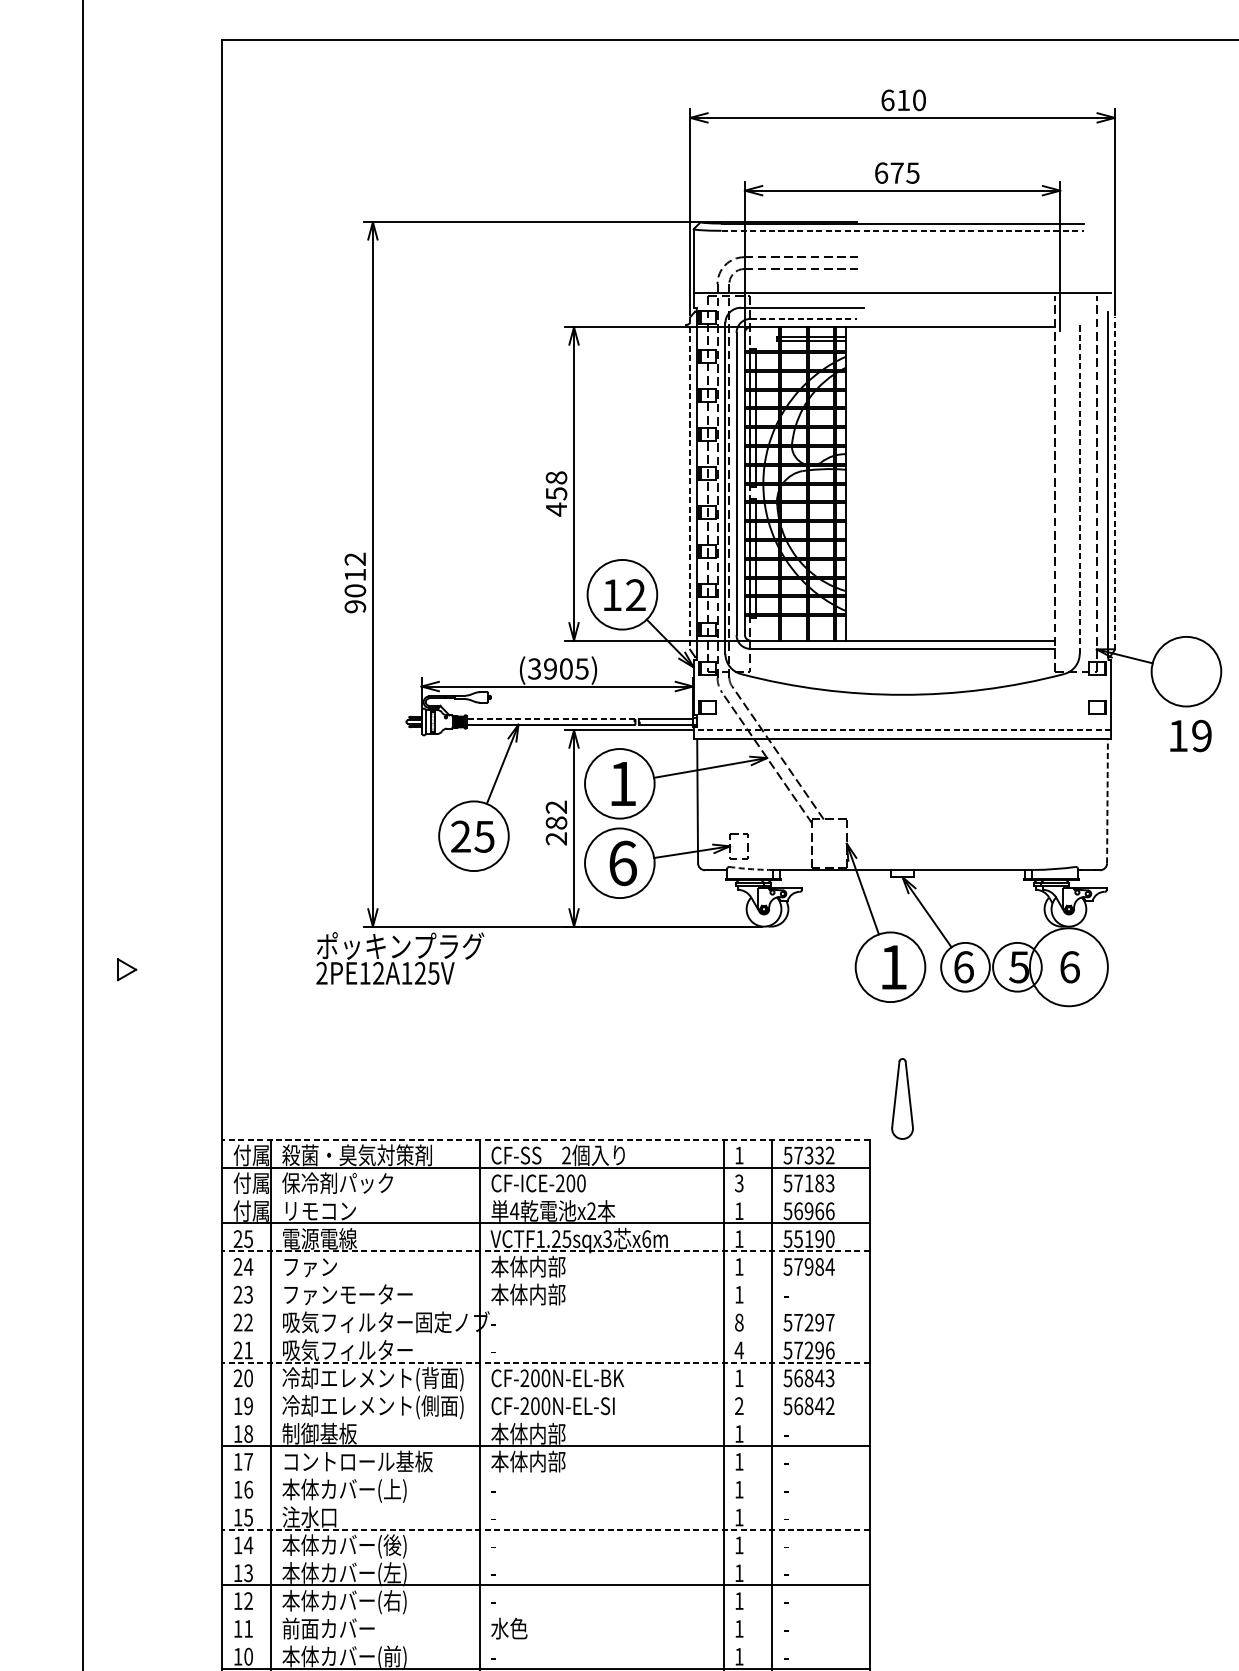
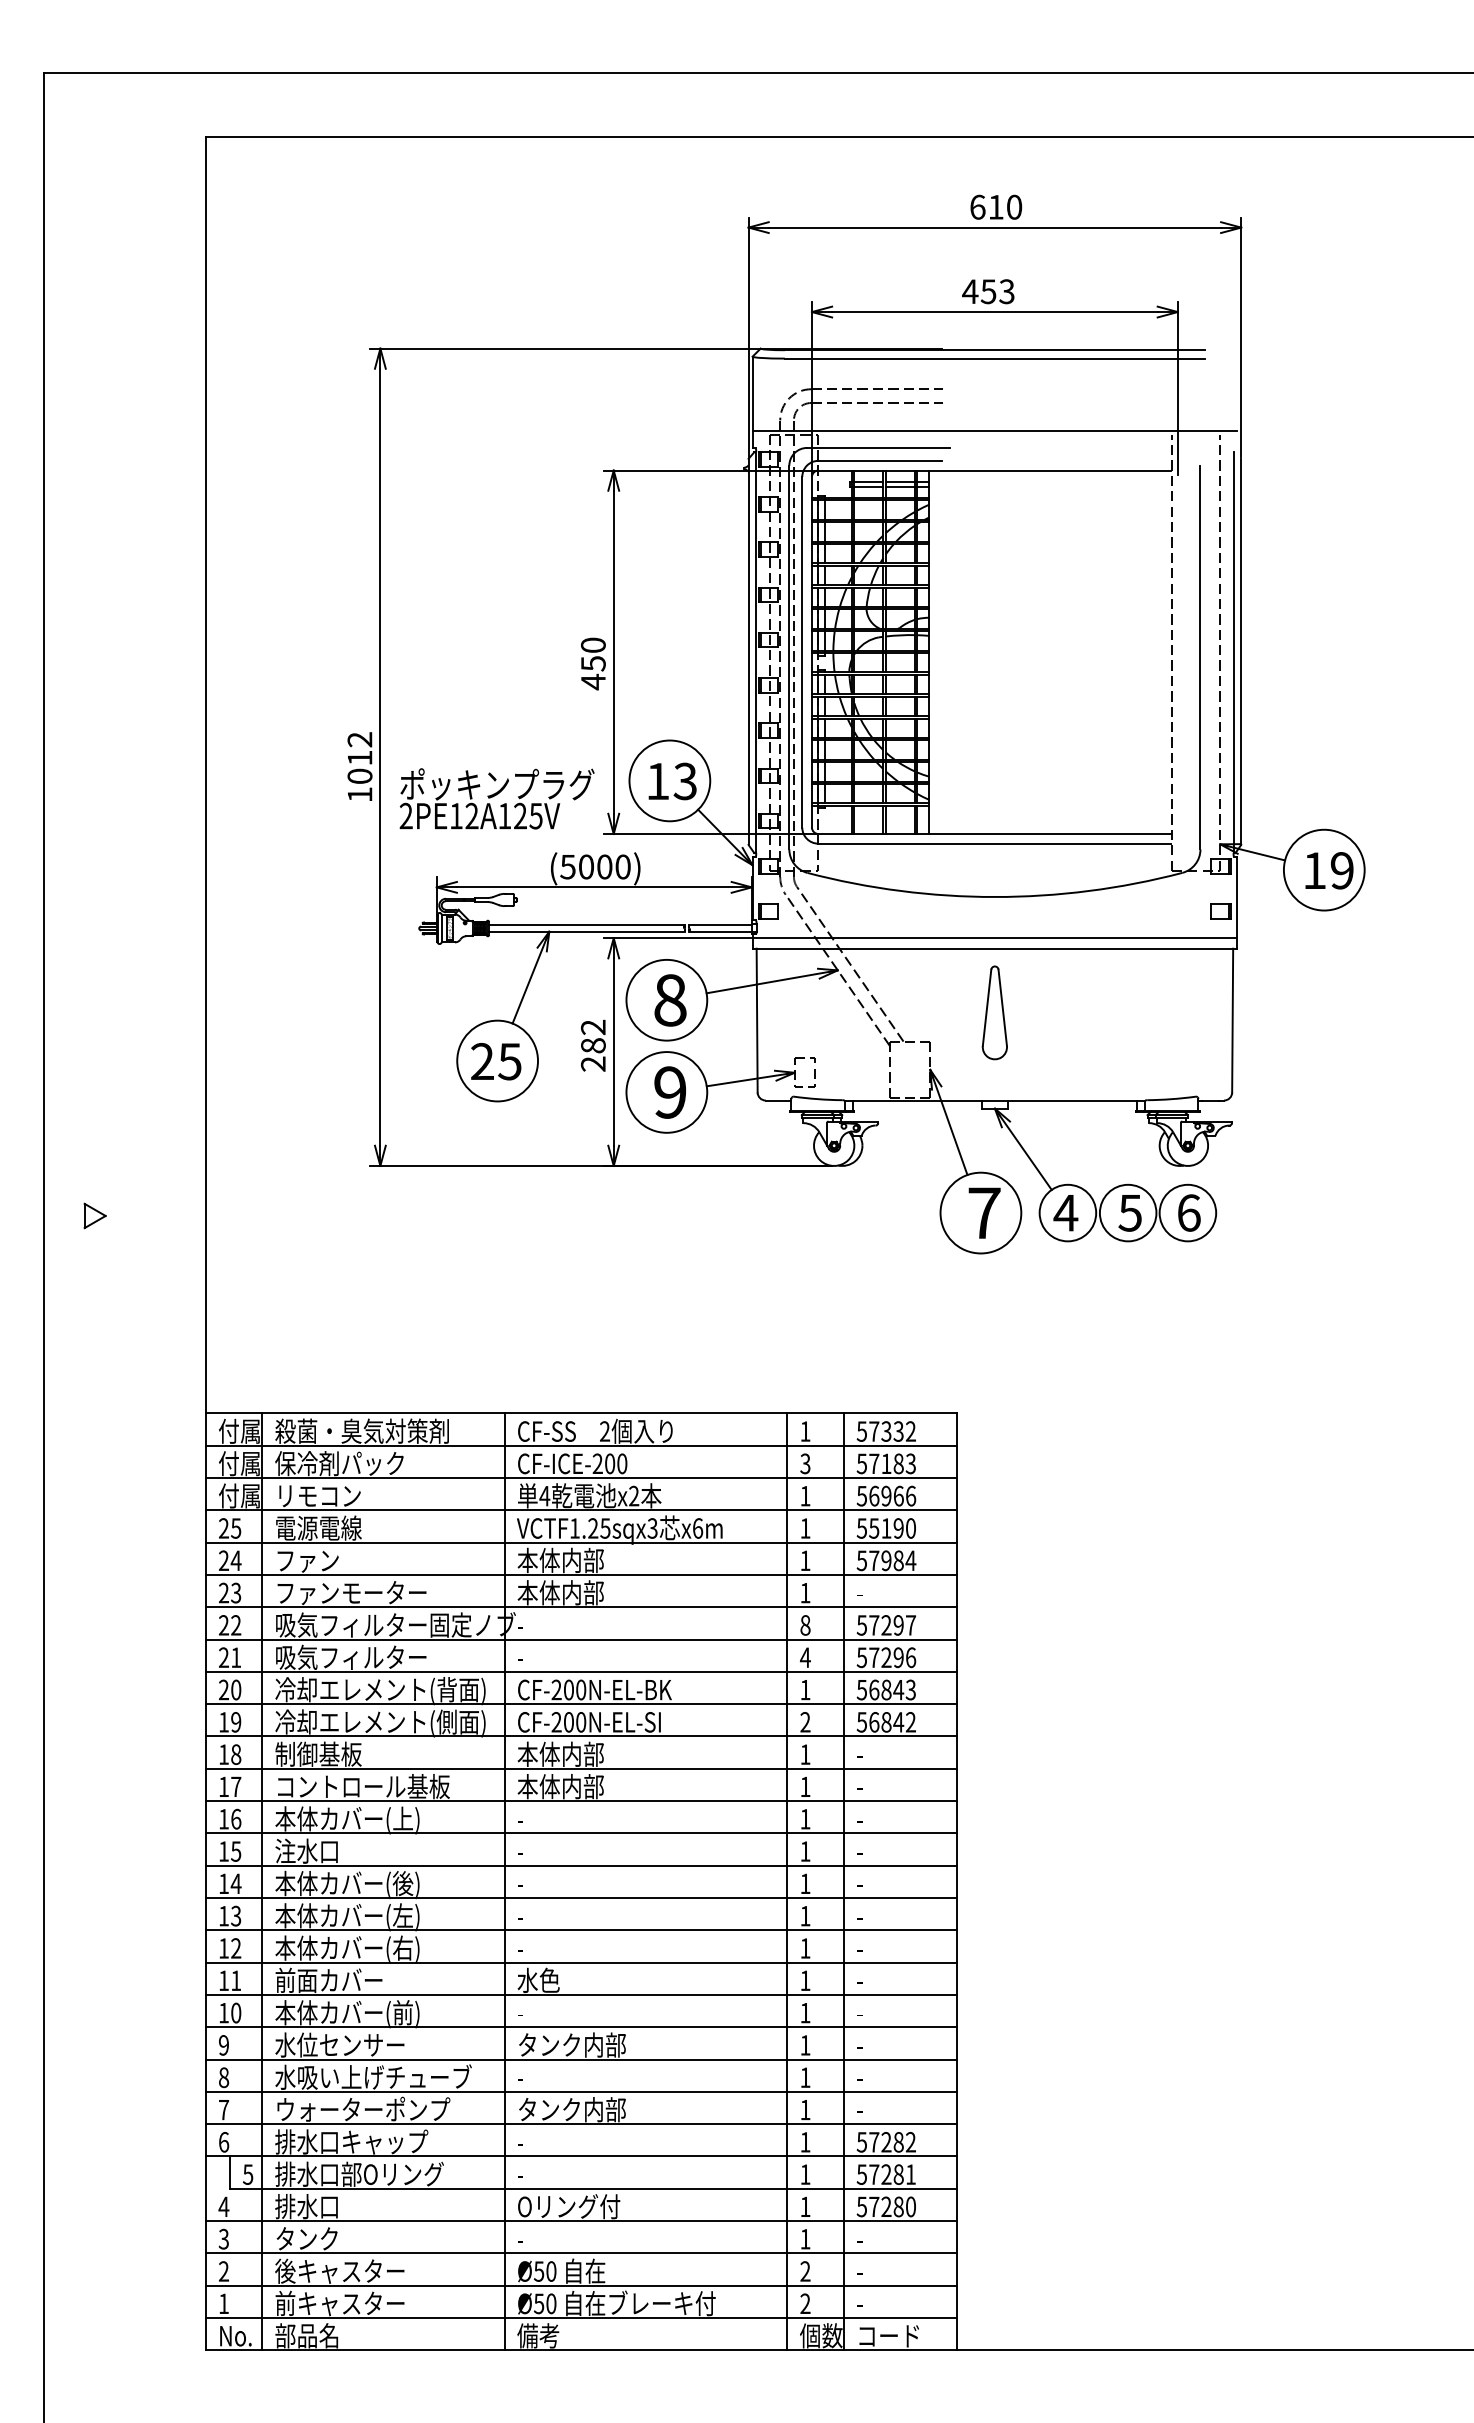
text: (897, 172) -> (988, 291), 675 -> 453
line: (902, 230) -> (994, 358), dashed -> solid
line: (803, 318) -> (880, 460), dashed -> solid
text: (556, 477) -> (593, 644), 458 -> 450
line: (1115, 483) -> (1241, 651), dashed -> solid
line: (690, 484) -> (748, 652), dashed -> solid
line: (1079, 488) -> (1200, 657), dashed -> solid
text: (635, 595) -> (684, 781), 12 -> 13
text: (354, 606) -> (359, 794), 9012 -> 1012
text: (558, 668) -> (595, 866), (3905) -> (5000)
line: (550, 719) -> (586, 925), dashed -> solid
line: (902, 730) -> (994, 938), dashed -> solid
text: (1190, 735) -> (1329, 870), moved
text: (622, 784) -> (670, 1000), 1 -> 8
line: (1107, 801) -> (1232, 1020), dashed -> solid
text: (622, 863) -> (670, 1092), 6 -> 9
arc: (749, 869) -> (817, 1099), dashed -> solid
text: (399, 958) -> (496, 798), moved
text: (893, 966) -> (984, 1212), 1 -> 7
text: (963, 966) -> (1065, 1212), 6 -> 4
circle: (1068, 966) -> (1187, 1212), size x0.62
part: (902, 1098) -> (994, 1012), moved
line: (546, 1140) -> (581, 1413), dashed -> solid
line: (545, 1196) -> (580, 1478), added
line: (546, 1251) -> (581, 1542), dashed -> solid
line: (545, 1278) -> (580, 1574), added
line: (545, 1307) -> (580, 1607), added
line: (545, 1334) -> (580, 1639), added
line: (546, 1362) -> (581, 1671), dashed -> solid
line: (545, 1390) -> (580, 1704), added
line: (545, 1418) -> (580, 1736), added
line: (545, 1474) -> (580, 1801), added
line: (545, 1502) -> (580, 1833), added
line: (546, 1529) -> (581, 1865), dashed -> solid
line: (545, 1558) -> (580, 1898), added
line: (545, 1613) -> (580, 1962), added
line: (545, 1640) -> (580, 1994), added

